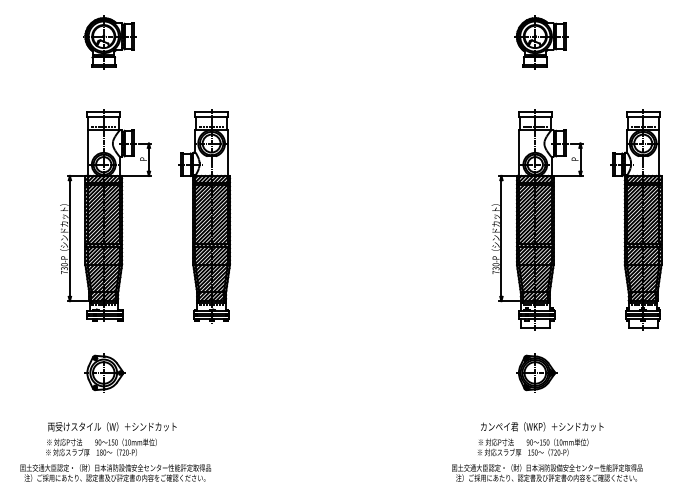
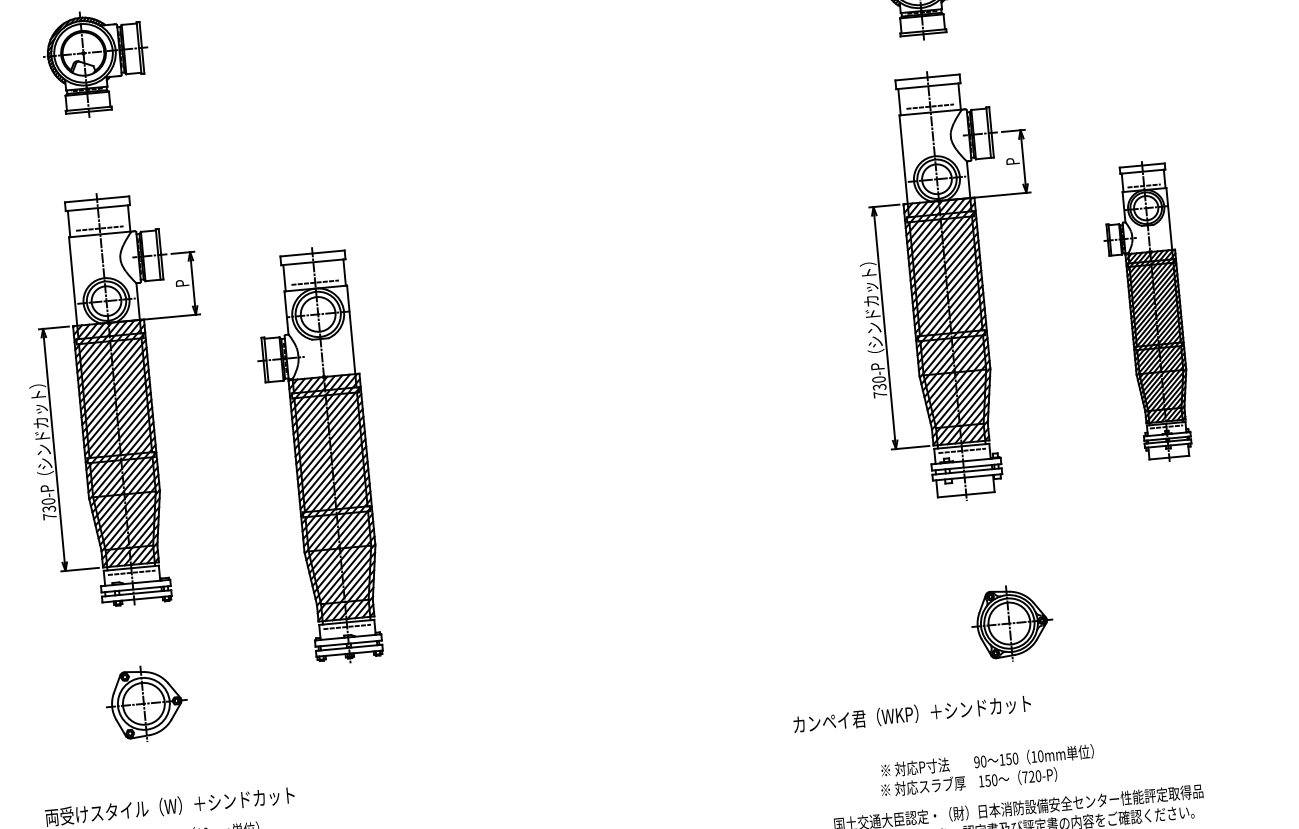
part: (204, 216) -> (317, 456), moved
part: (537, 219) -> (951, 284), moved
part: (636, 219) -> (1146, 311), size x0.7
part: (536, 372) -> (1011, 622), moved
text: (542, 426) -> (912, 713), moved

